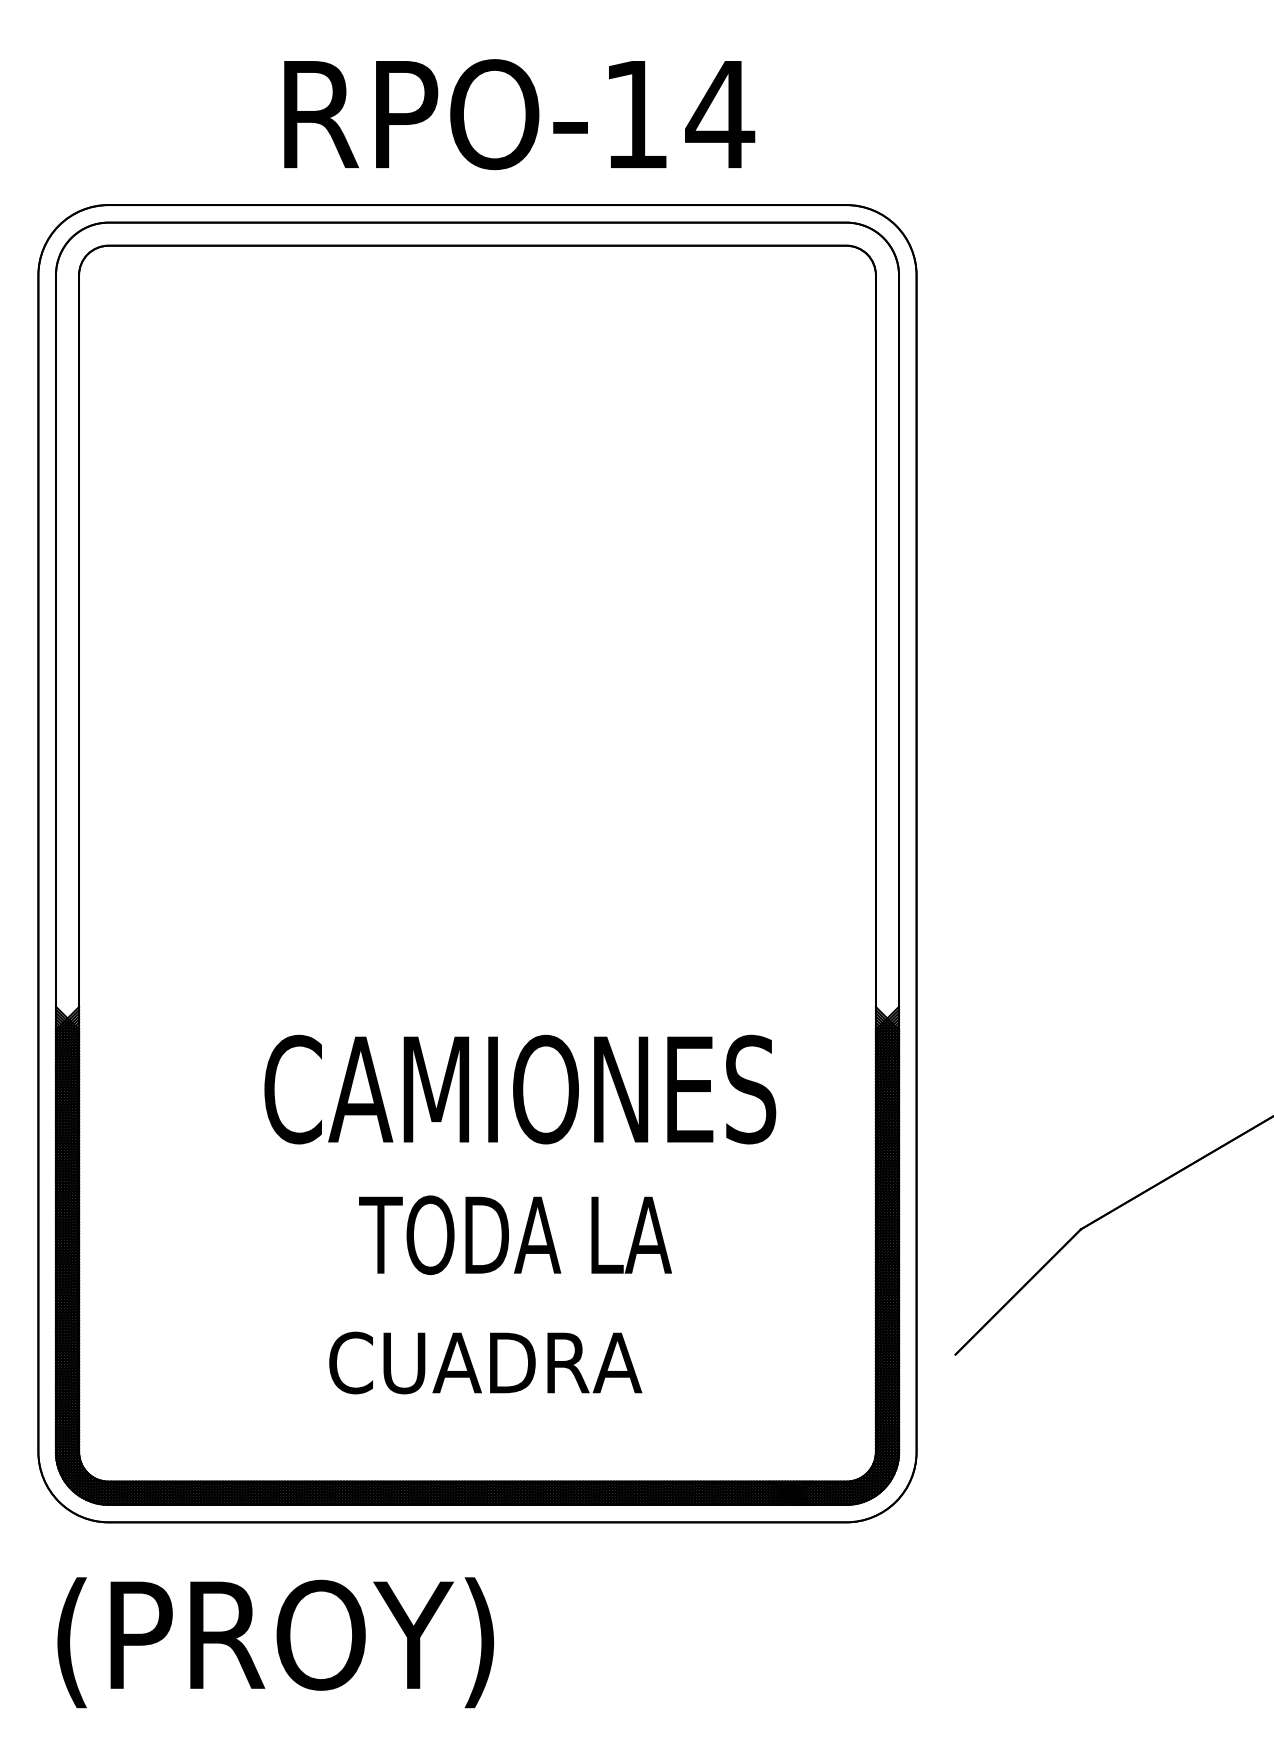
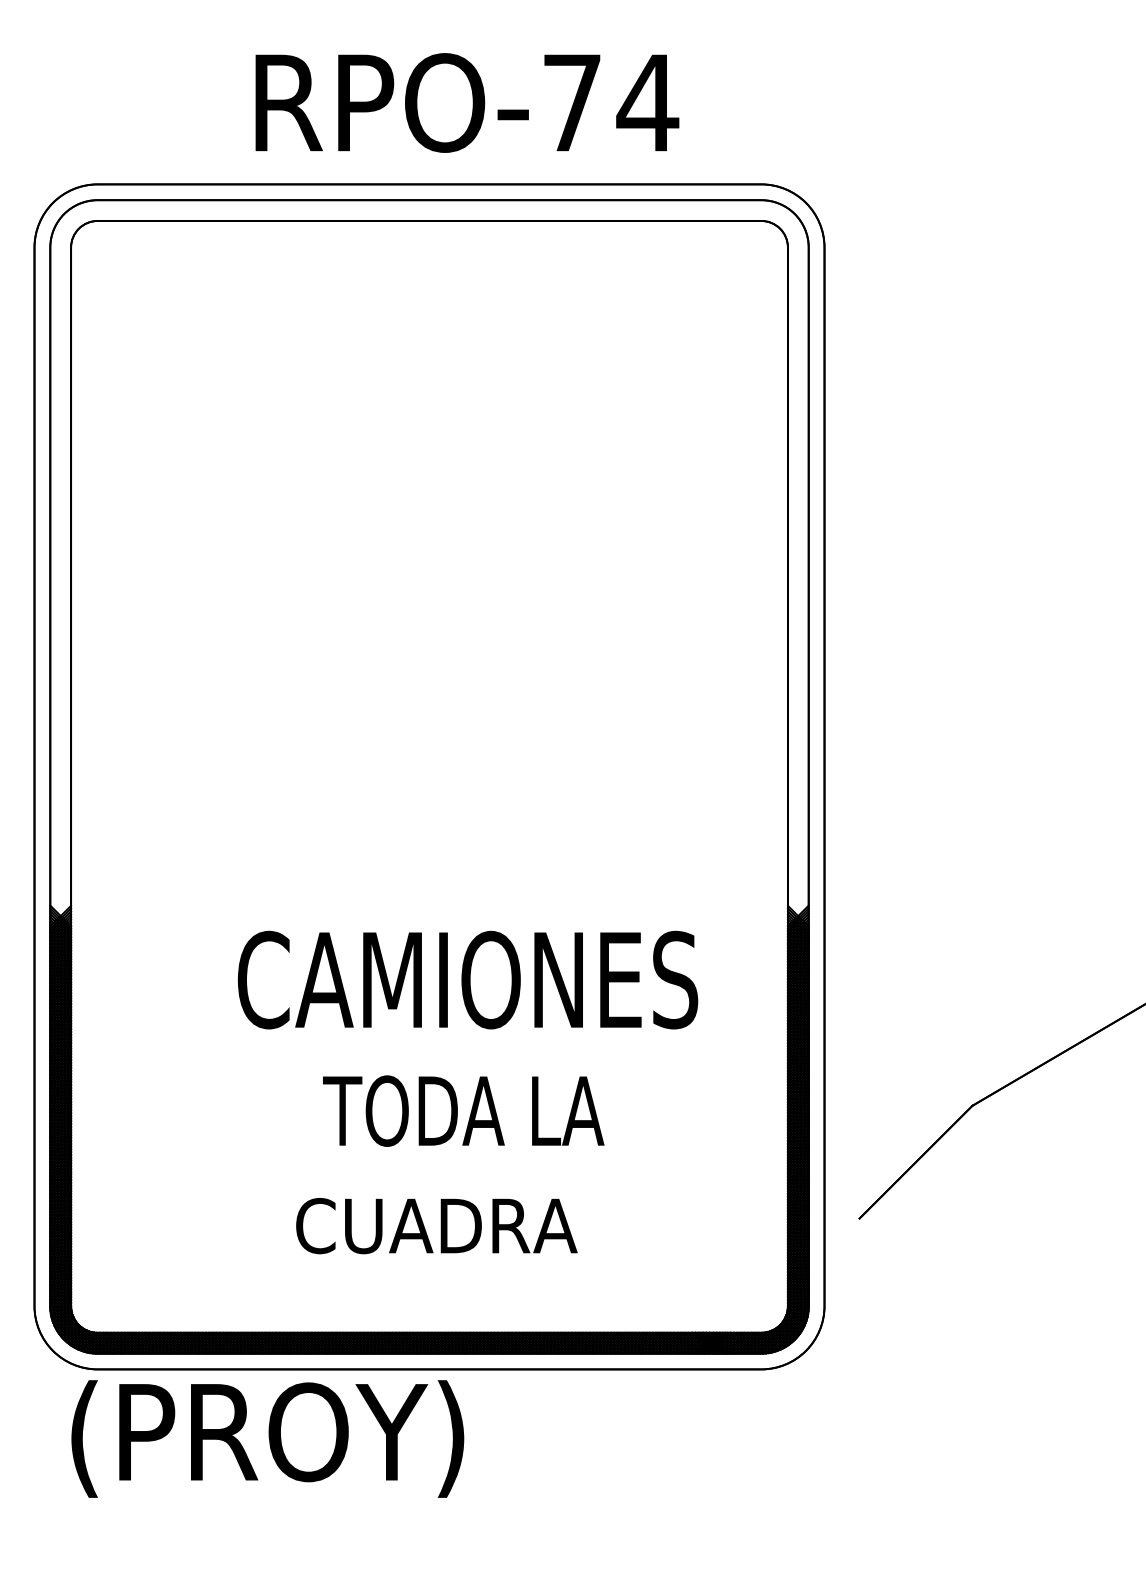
text: (636, 114) -> (572, 102), RPO-14 -> RPO-74
text: (275, 1642) -> (267, 1438), moved

